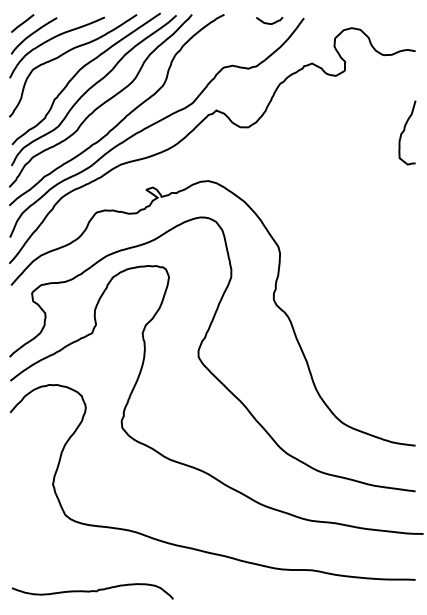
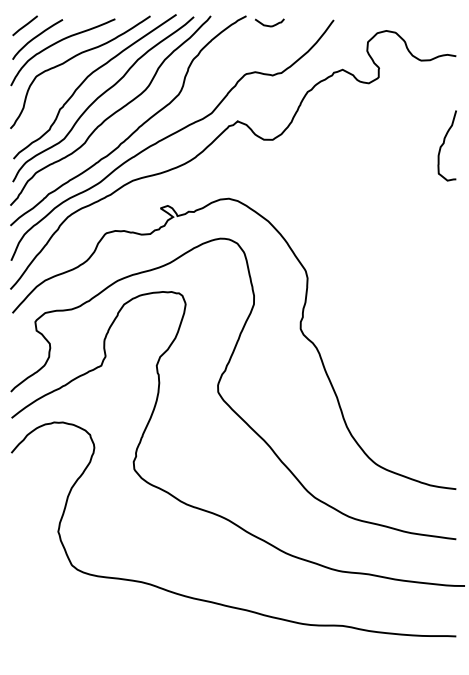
curve: (268, 22) -> (268, 24), moved
curve: (92, 591) -> (101, 649), removed

